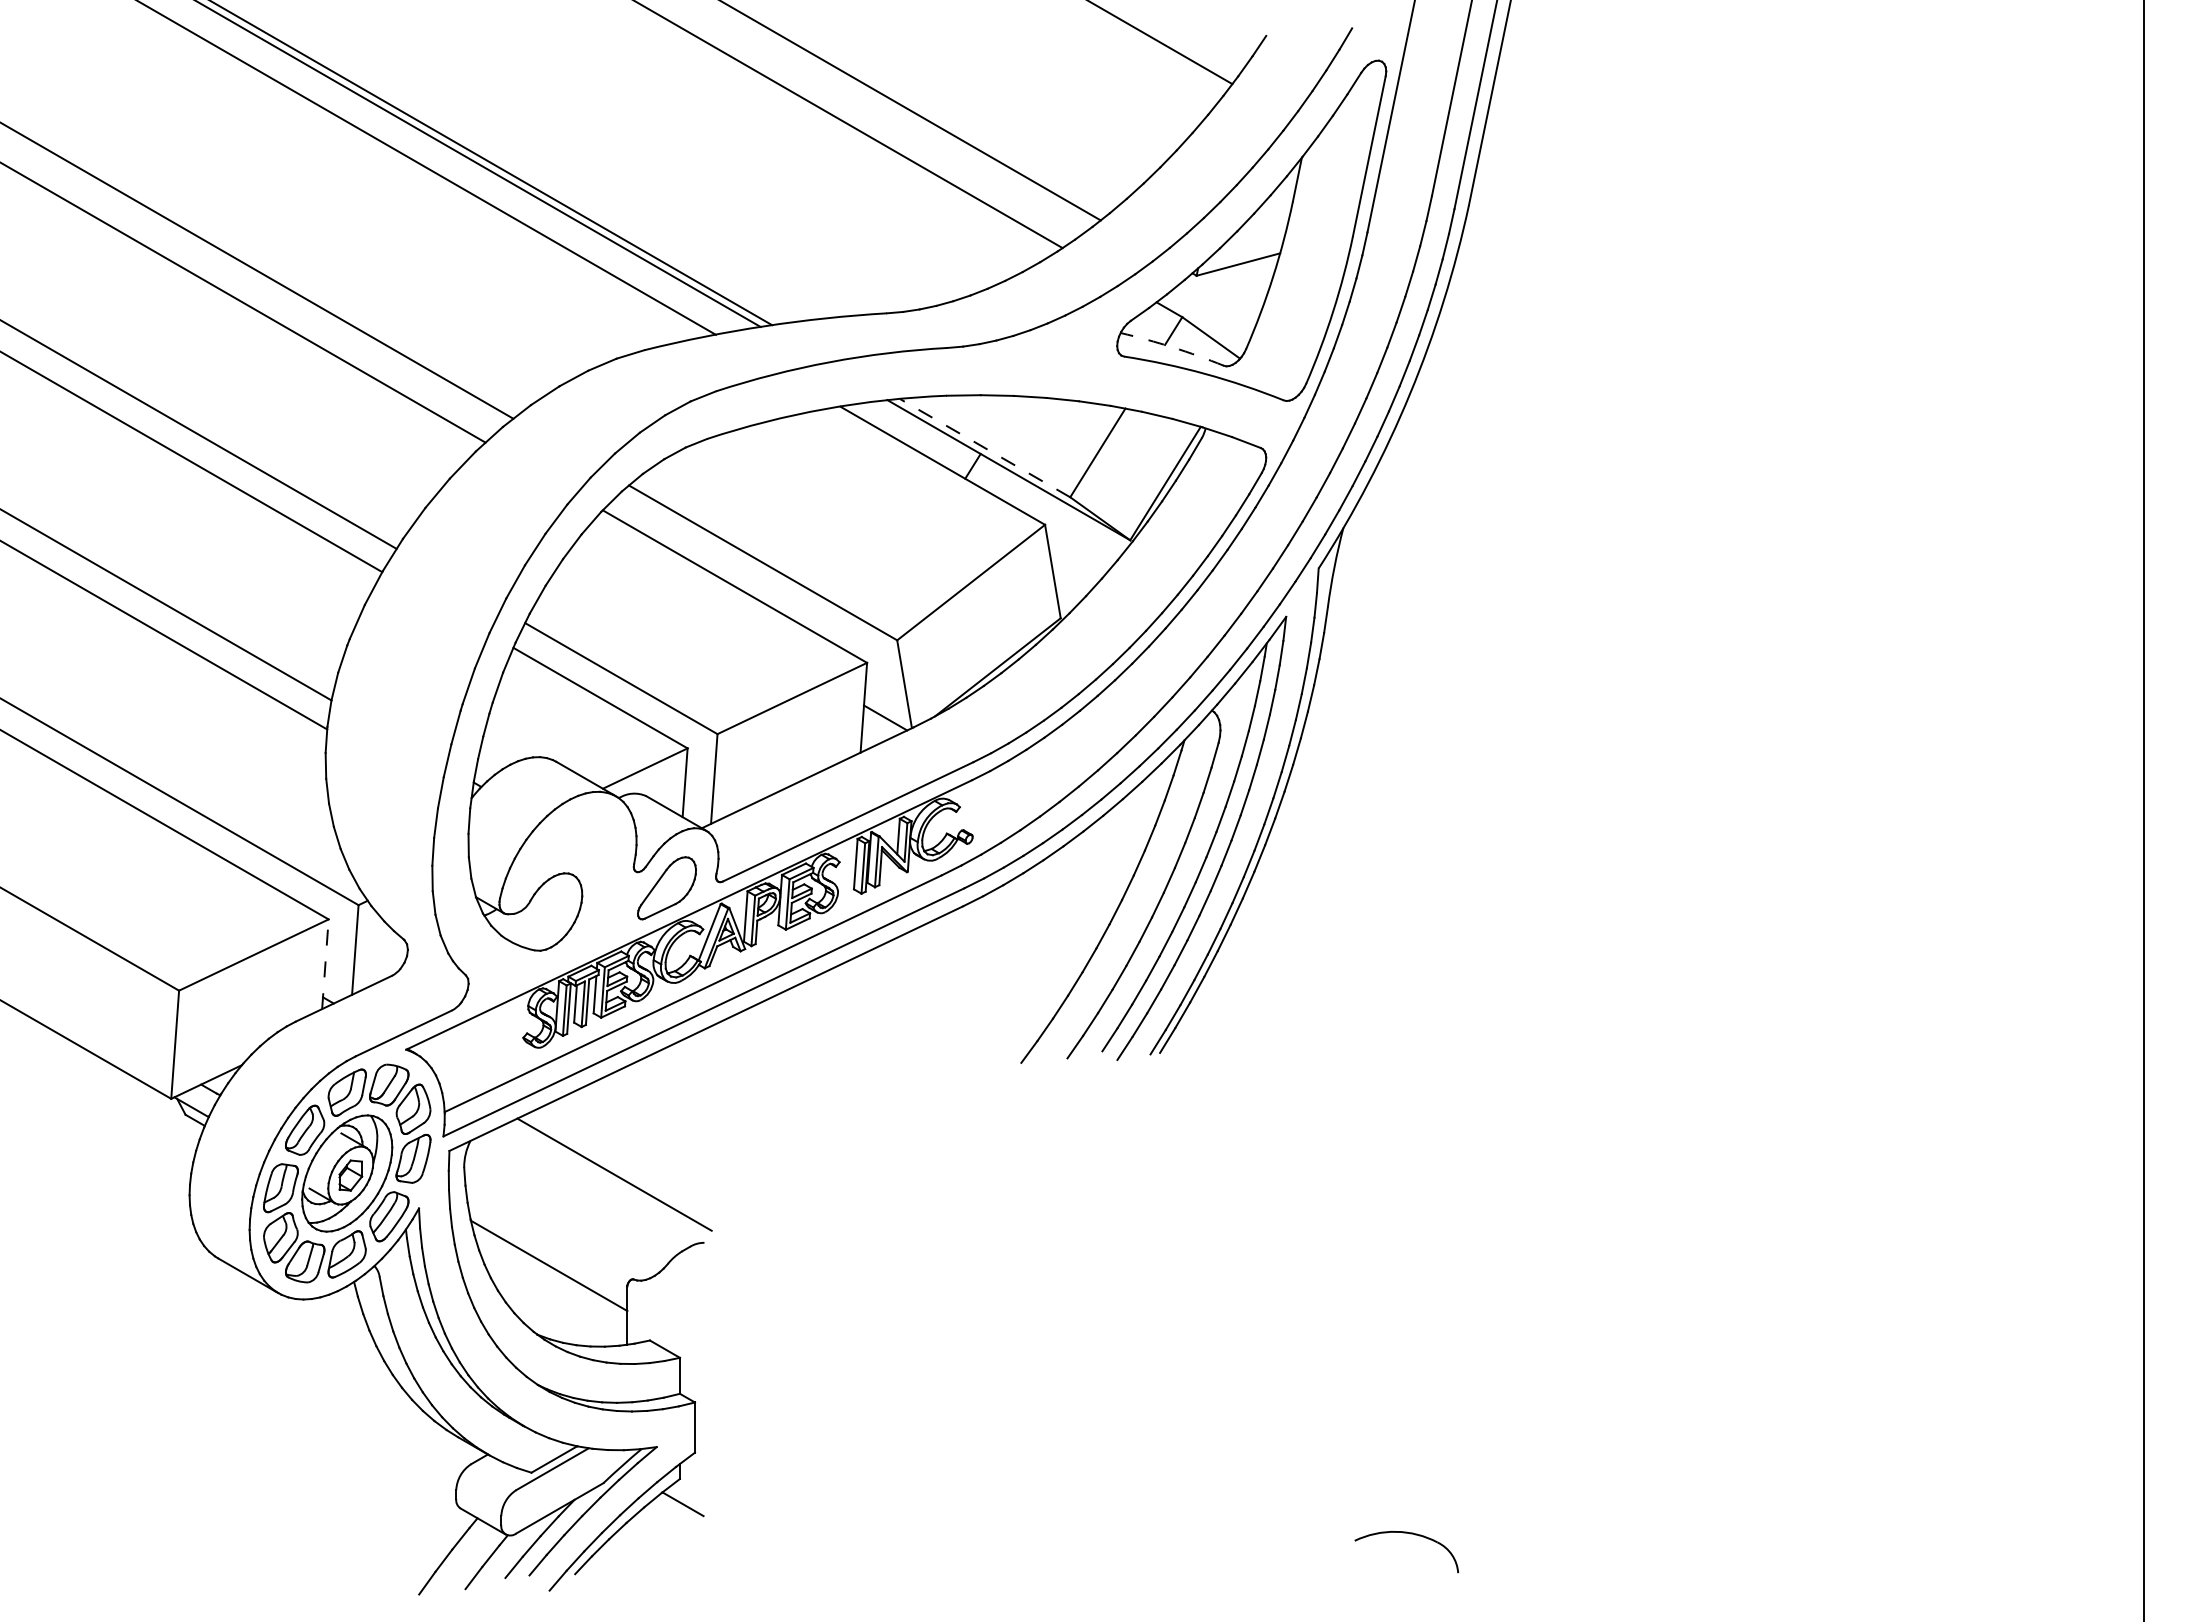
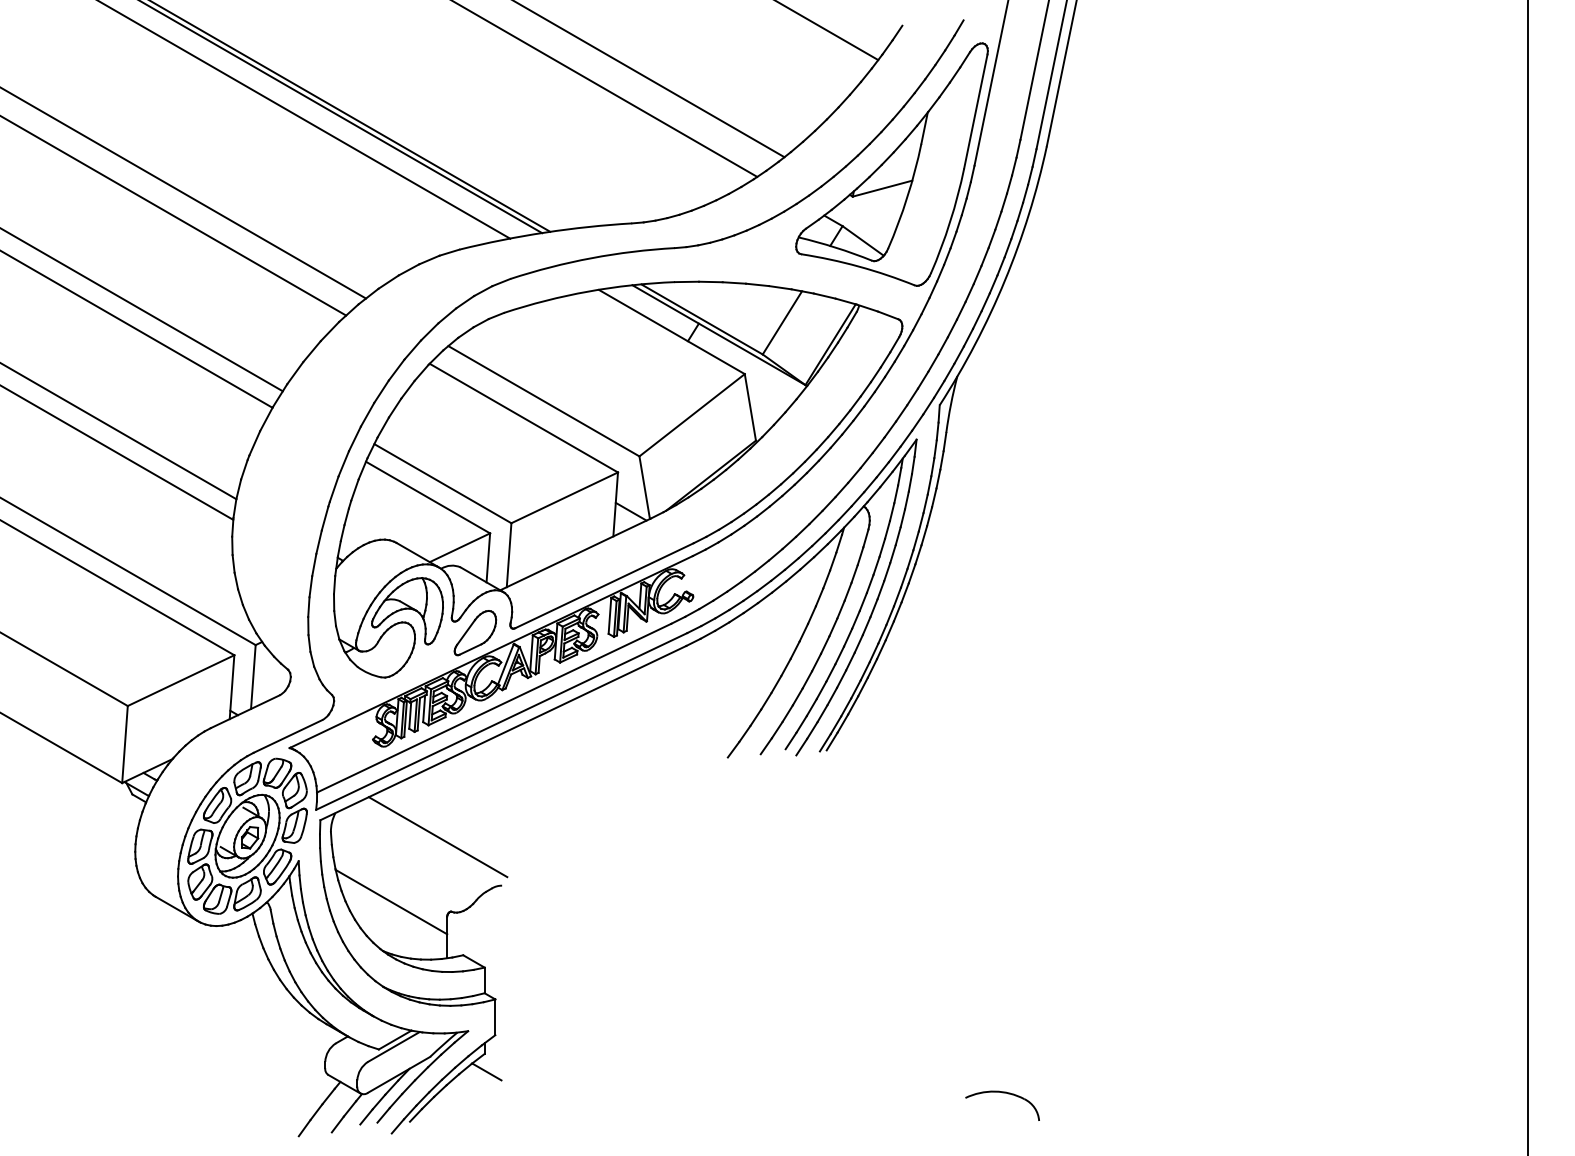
arc: (1172, 347) -> (835, 247), dashed -> solid
line: (984, 447) -> (701, 319), dashed -> solid
part: (571, 857) -> (407, 611), added
line: (325, 964) -> (232, 687), dashed -> solid

